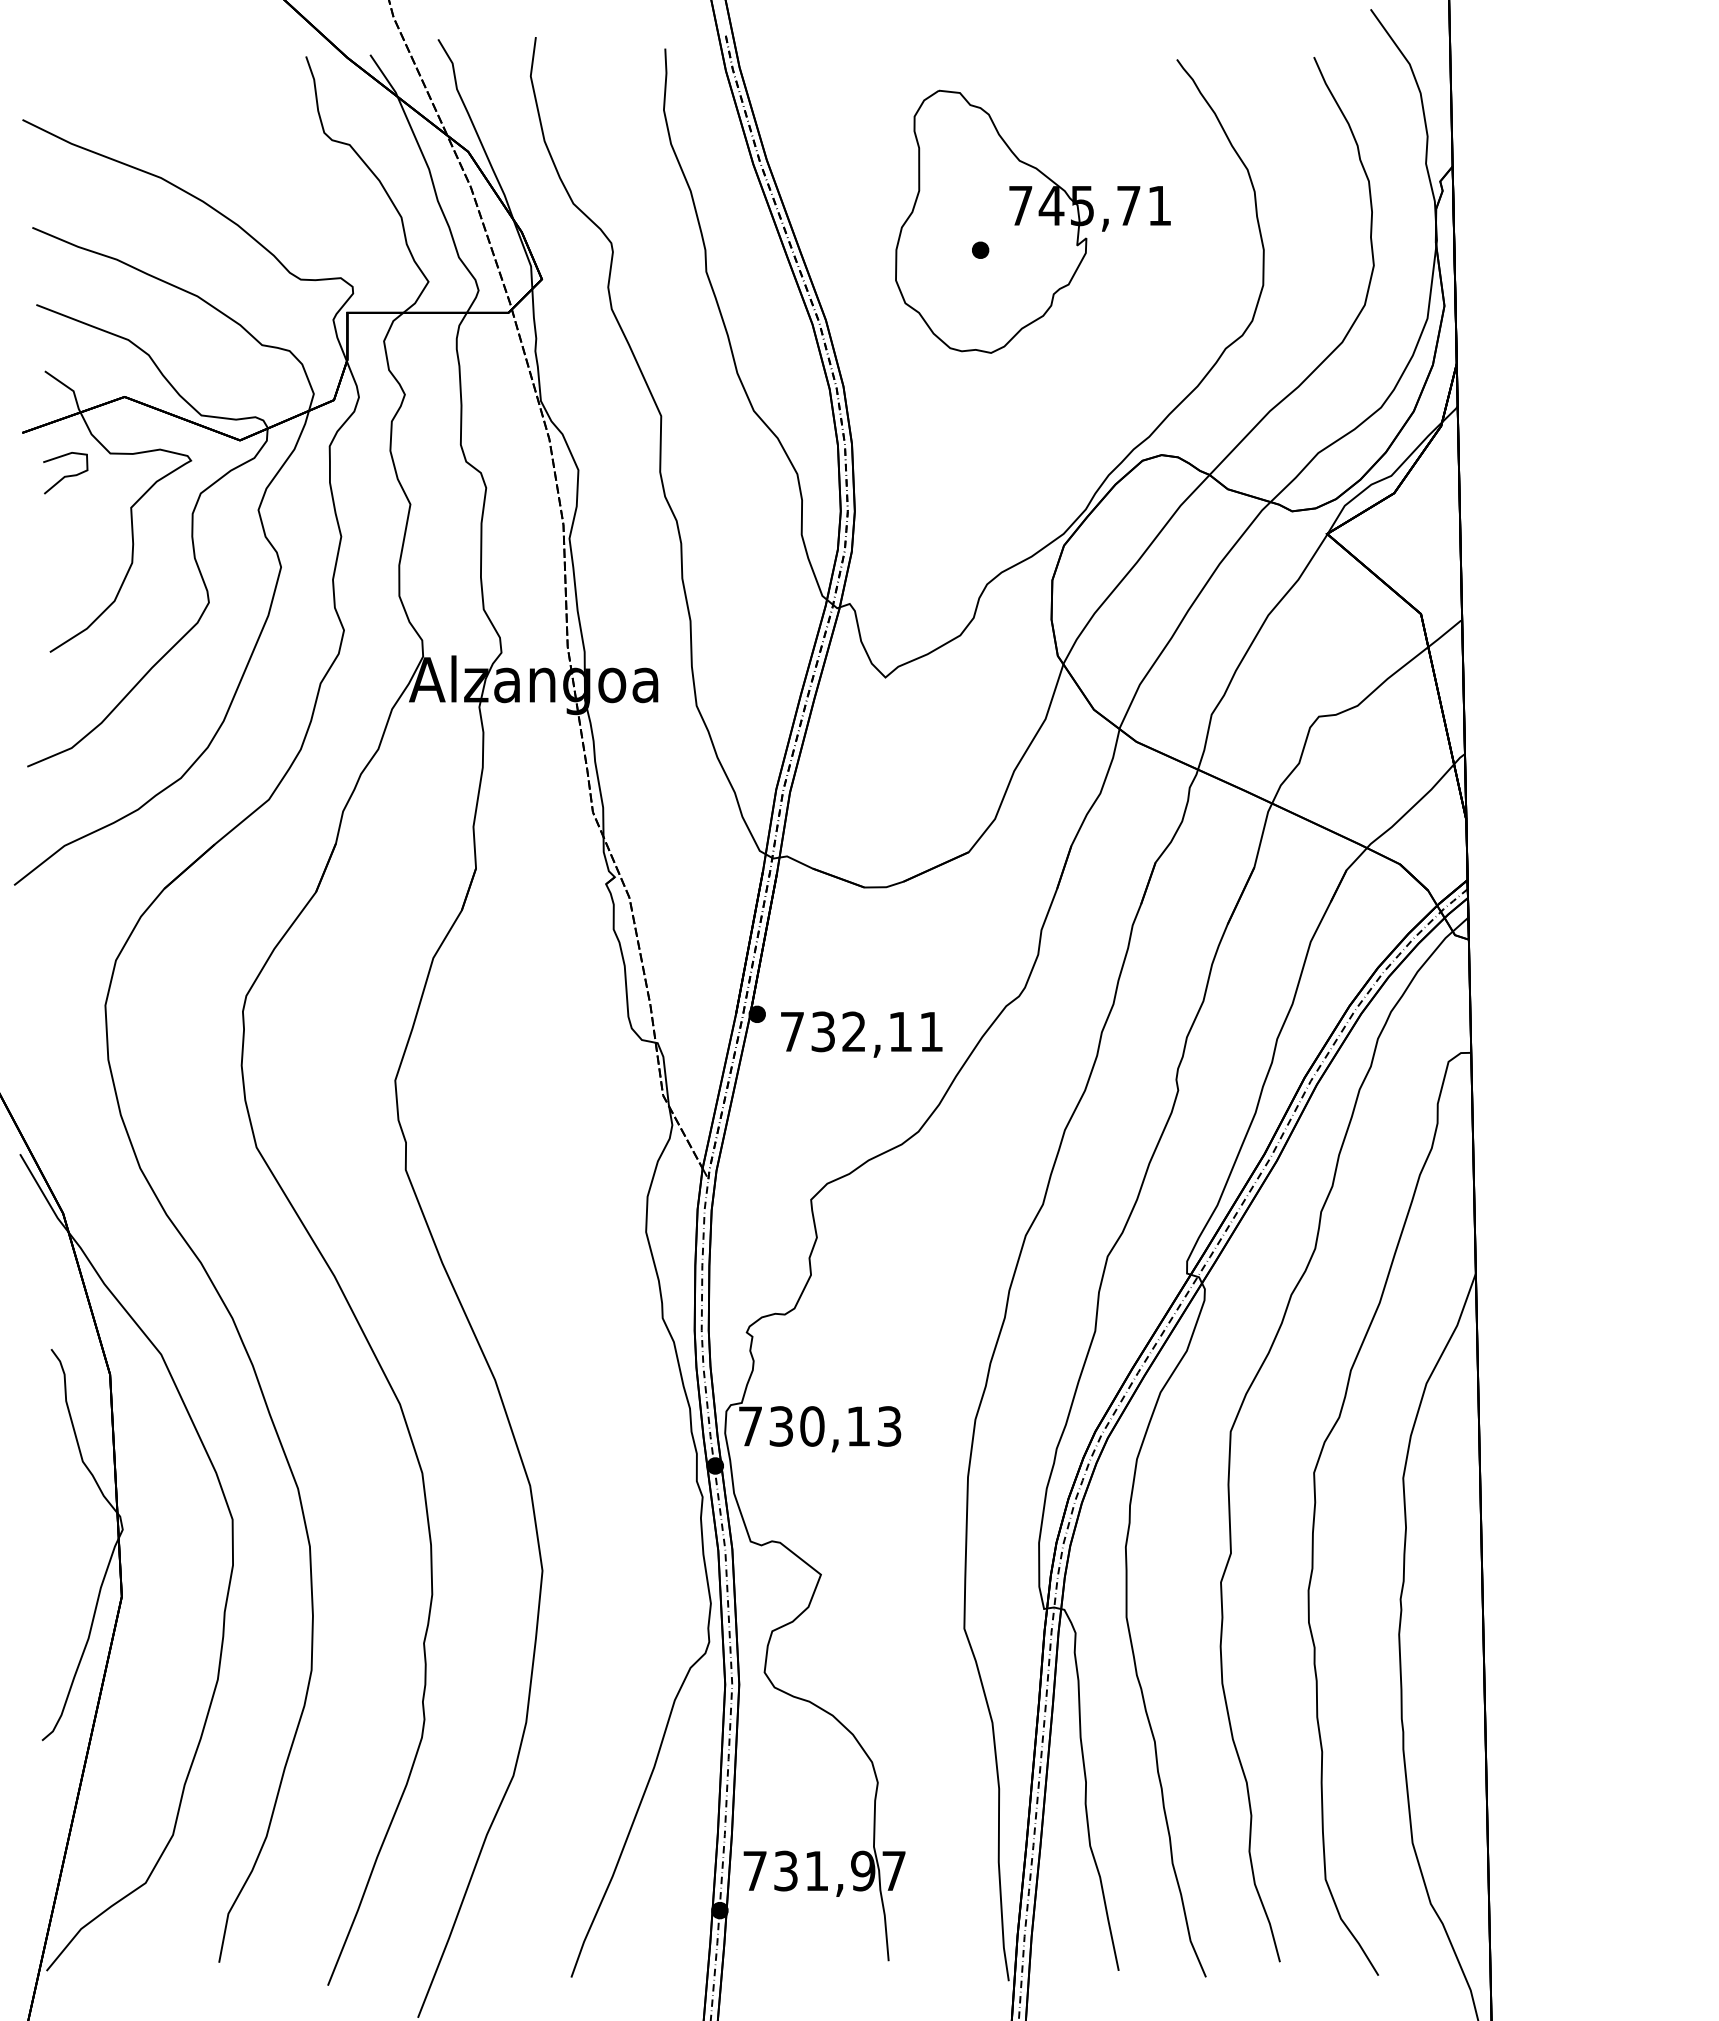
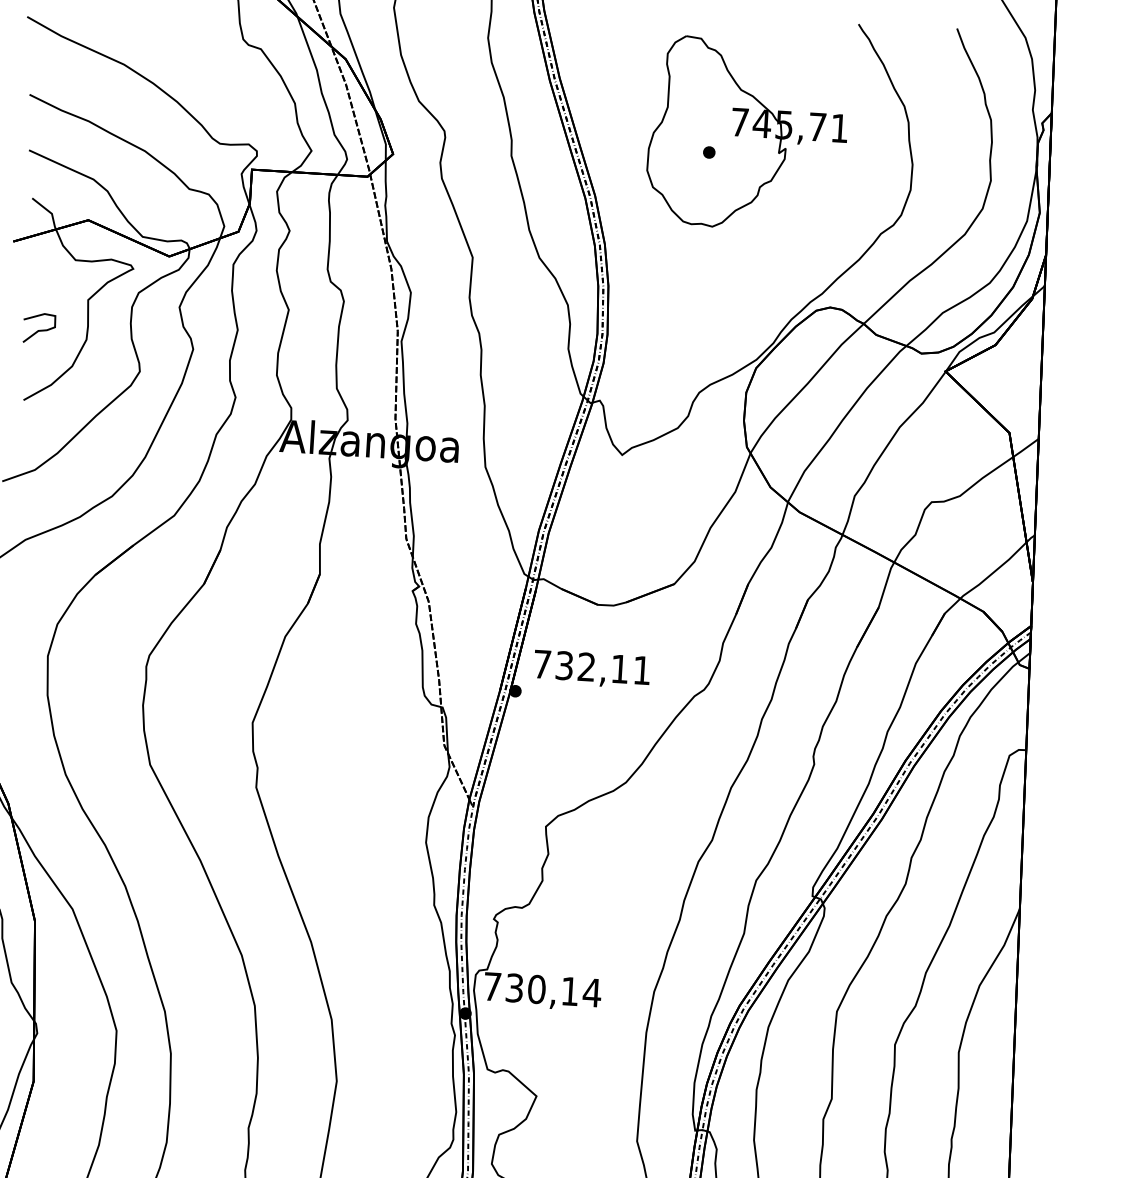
curve: (65, 475) -> (39, 330), moved
text: (861, 1034) -> (591, 669), moved
text: (889, 1426) -> (592, 992), 730,13 -> 730,14

